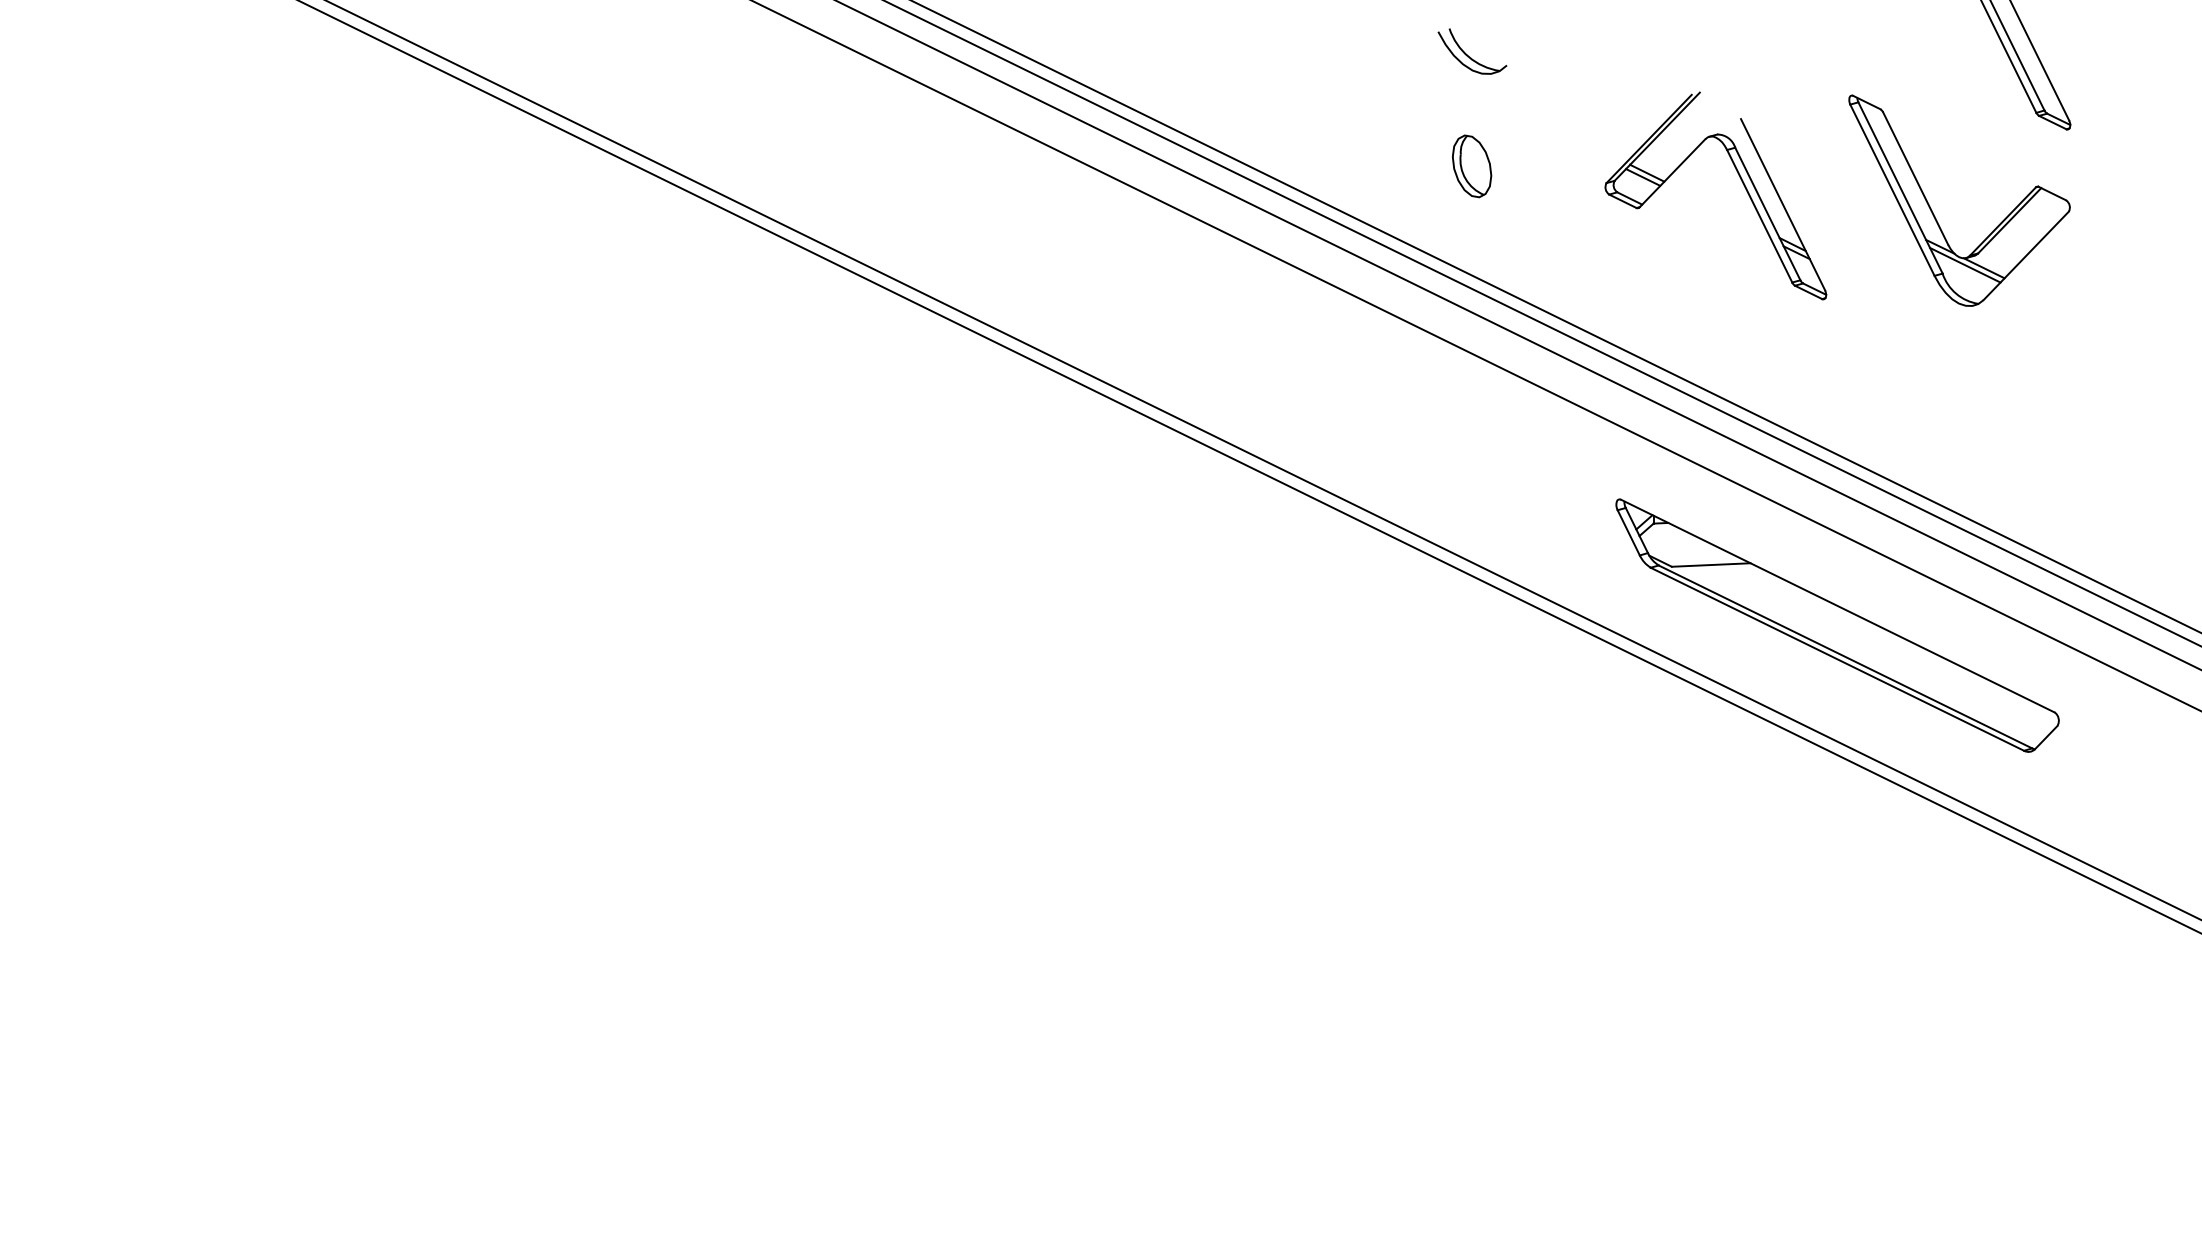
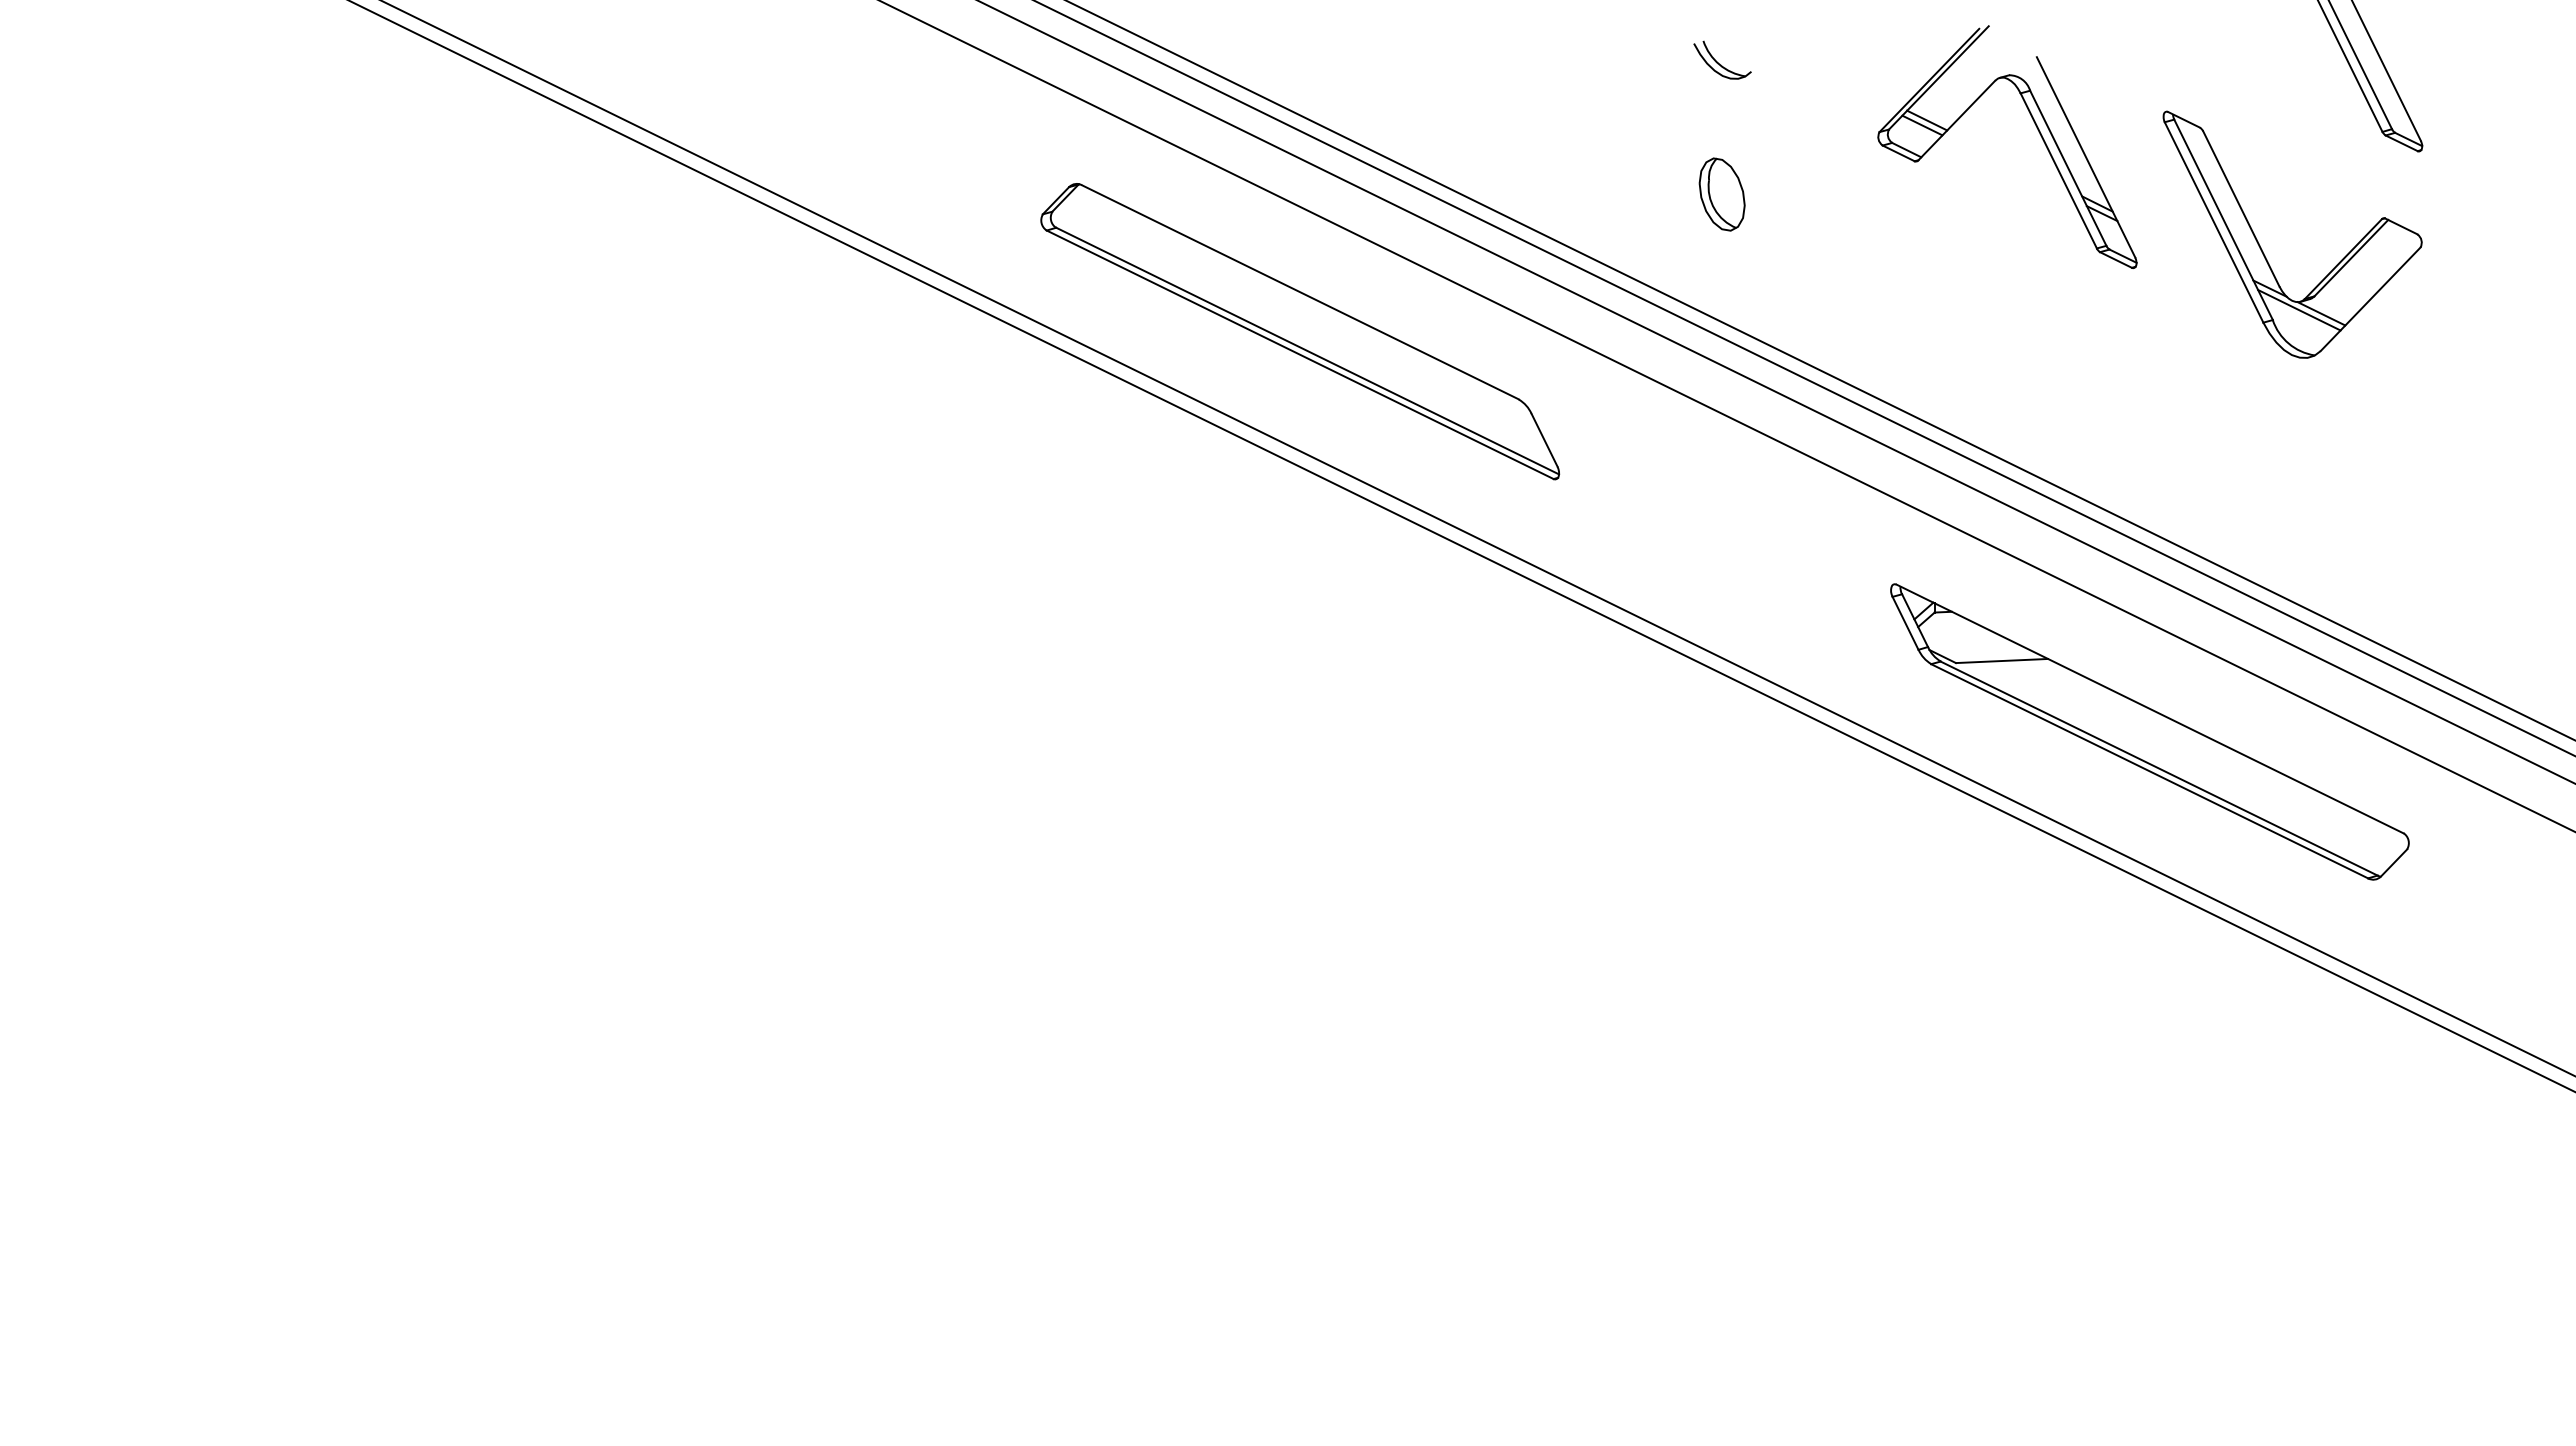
part: (1472, 50) -> (1722, 59), size x0.71
part: (1742, 183) -> (2038, 132), moved
part: (1111, 283) -> (1300, 331), added

